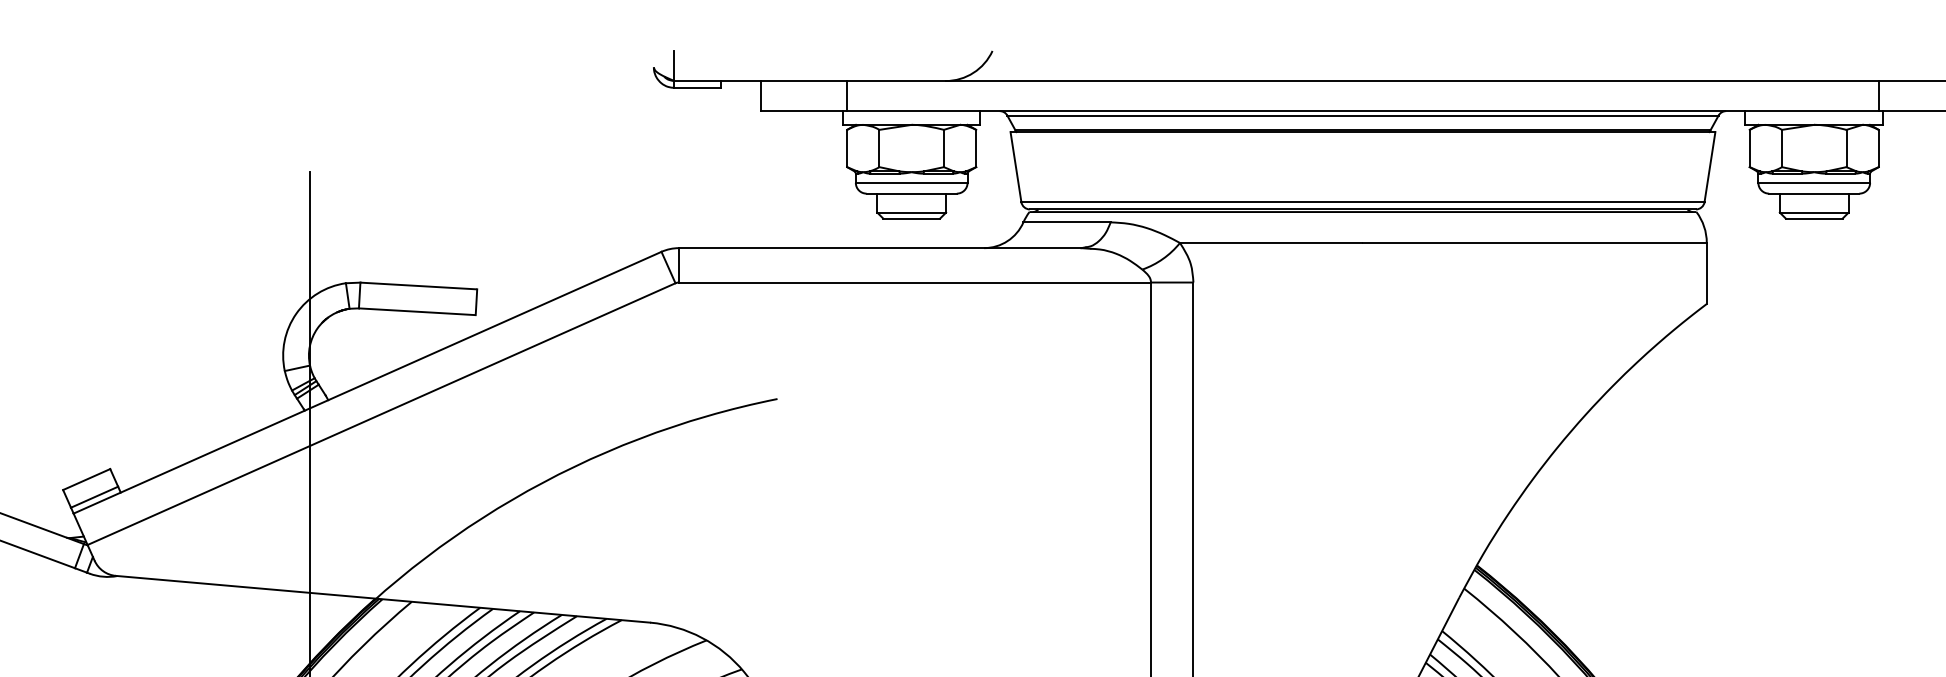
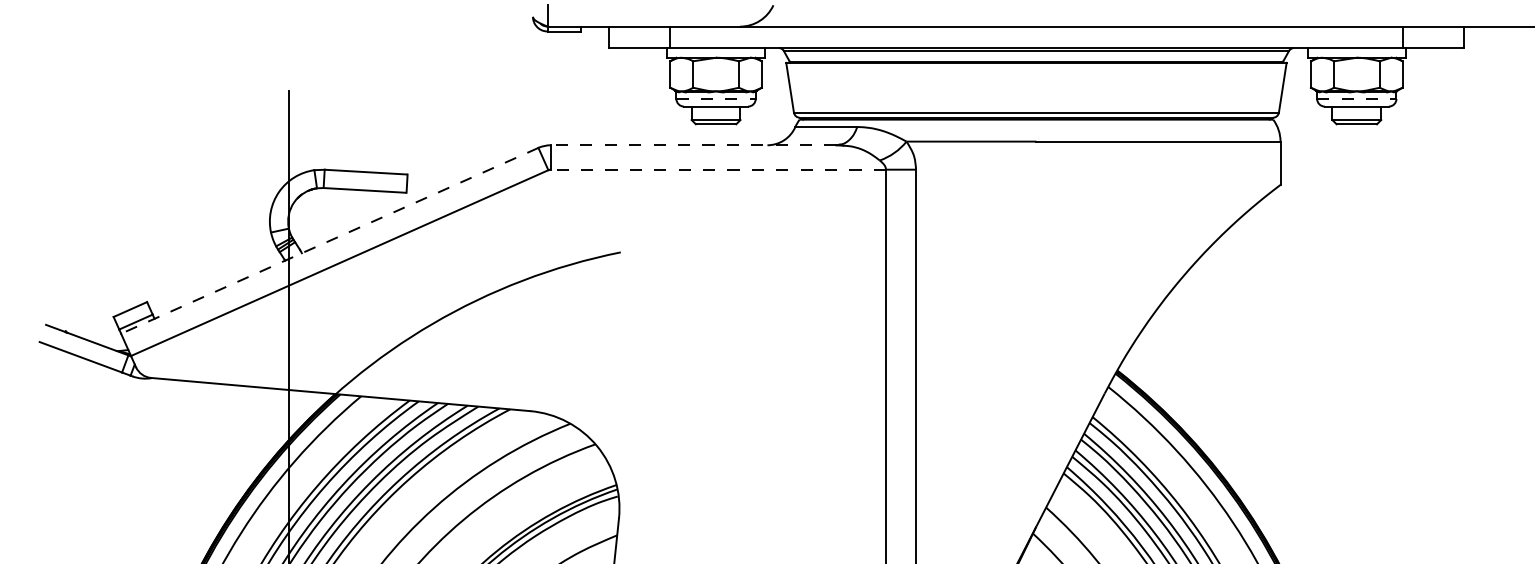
line: (912, 182) -> (716, 98), solid -> dashed
line: (1813, 182) -> (1356, 98), solid -> dashed
line: (879, 248) -> (693, 145), solid -> dashed
line: (915, 282) -> (718, 169), solid -> dashed
line: (367, 383) -> (329, 241), solid -> dashed

